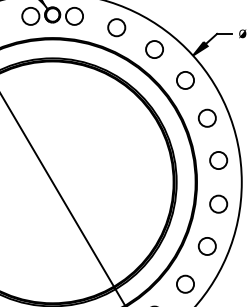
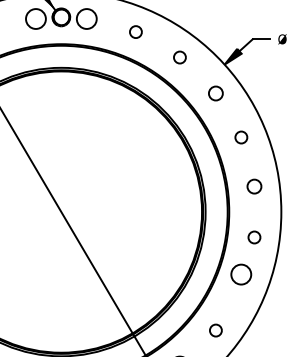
circle: (116, 27) -> (135, 31), size x0.6
circle: (154, 49) -> (179, 57), size x0.6
circle: (185, 80) -> (215, 93), size x0.7
circle: (207, 118) -> (241, 137), size x0.6
circle: (218, 160) -> (254, 186), size x0.7
circle: (218, 204) -> (254, 237), size x0.6
circle: (207, 246) -> (241, 274), moved
circle: (185, 284) -> (215, 330), size x0.6

